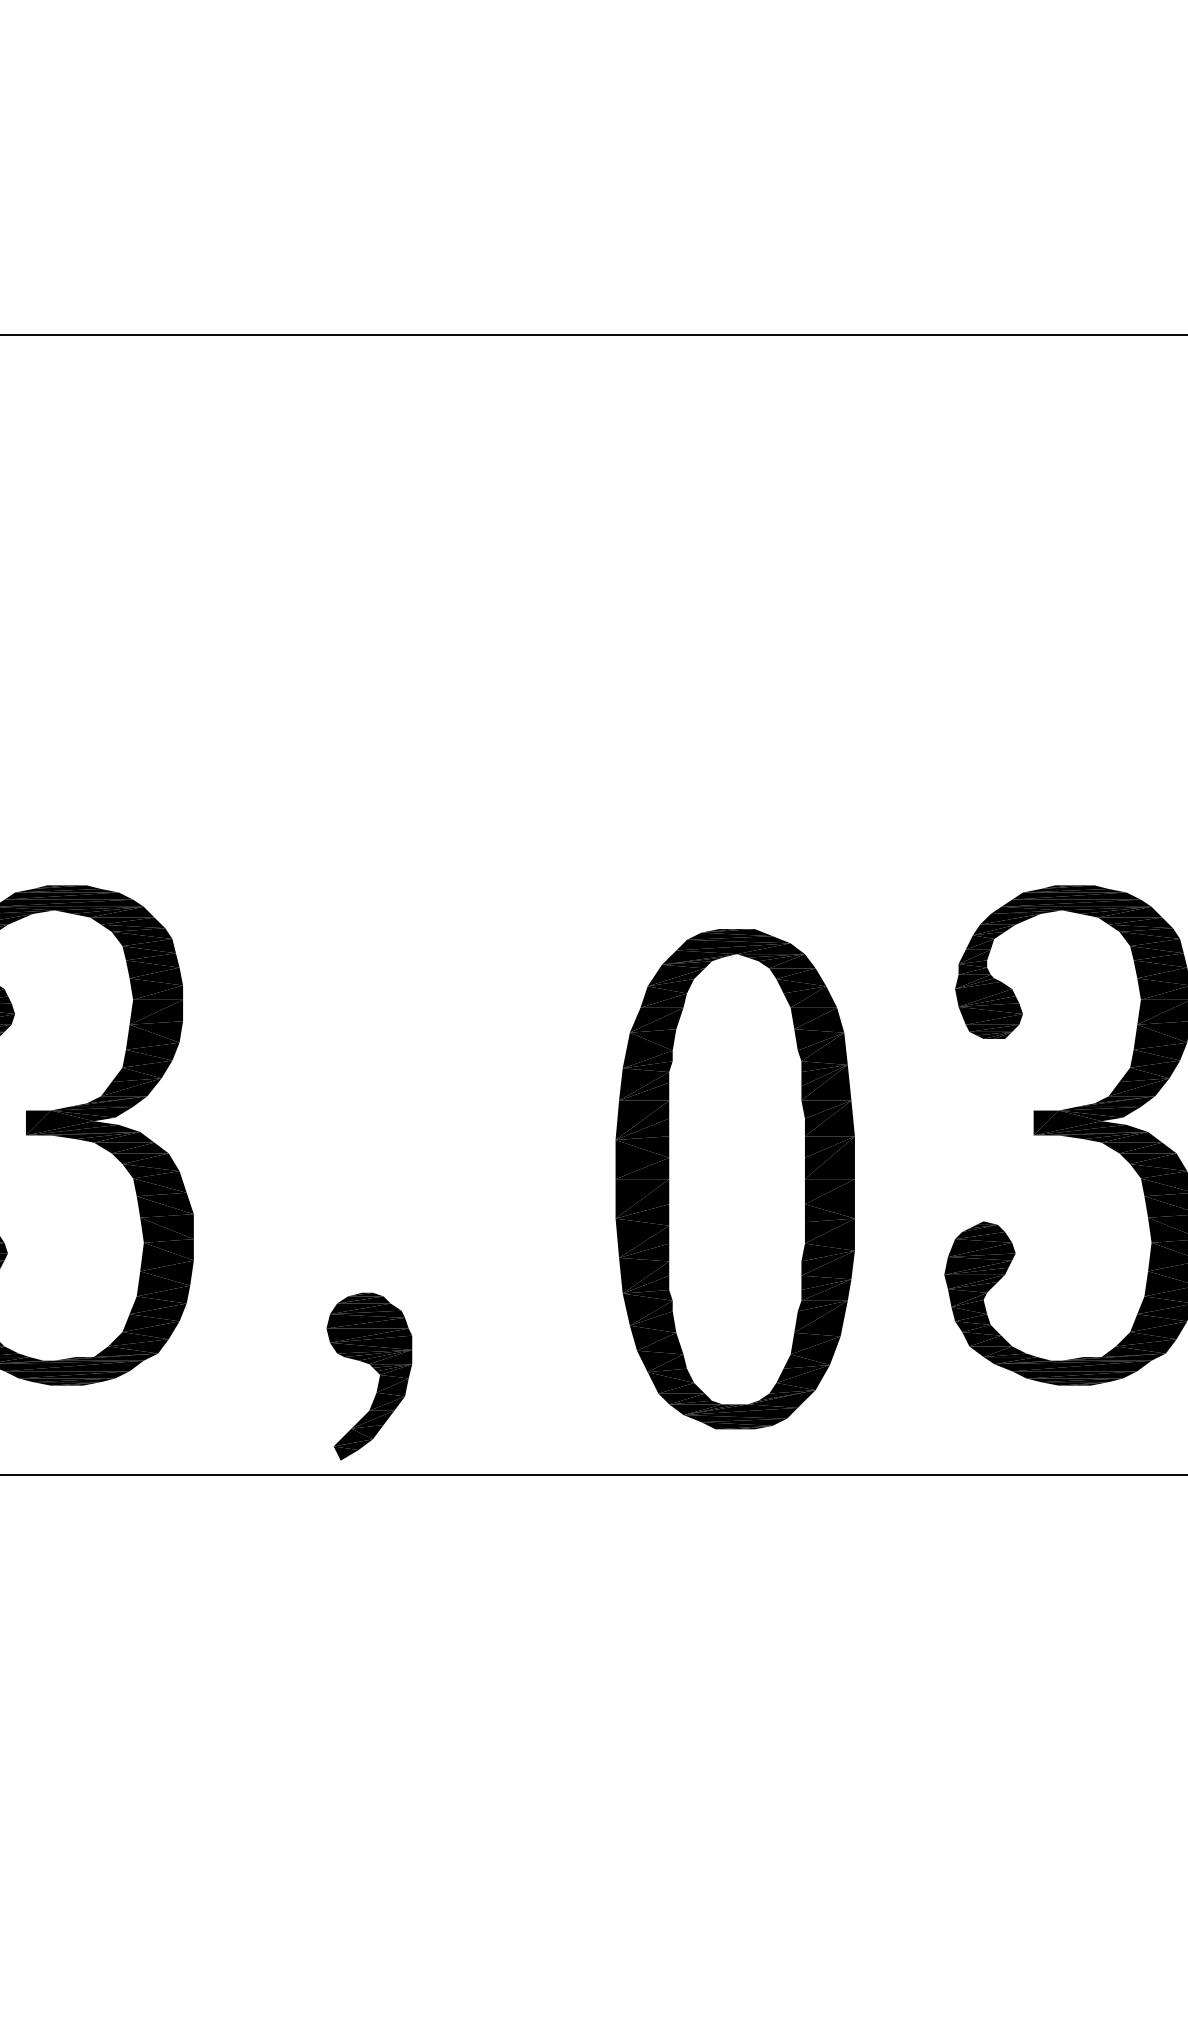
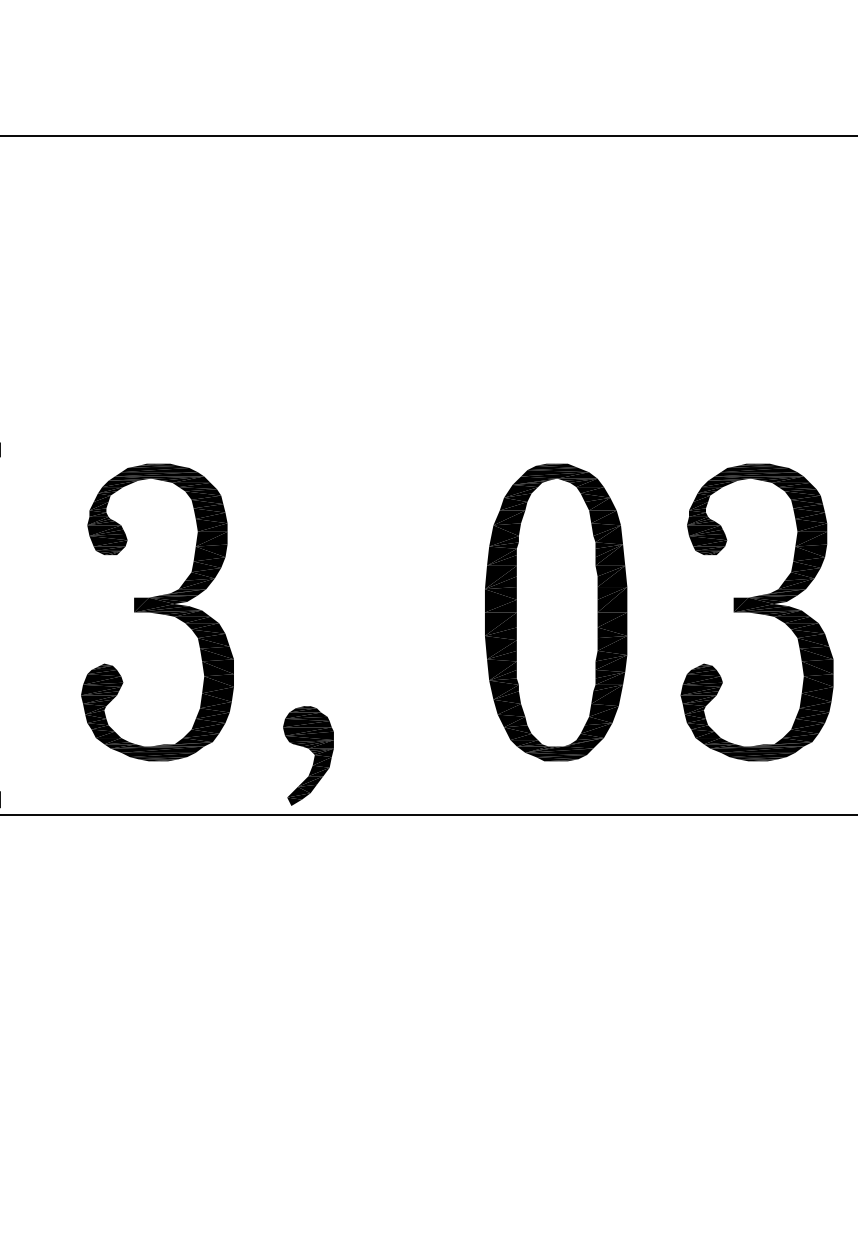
part: (735, 1179) -> (556, 612), moved
part: (369, 1375) -> (308, 755), moved

